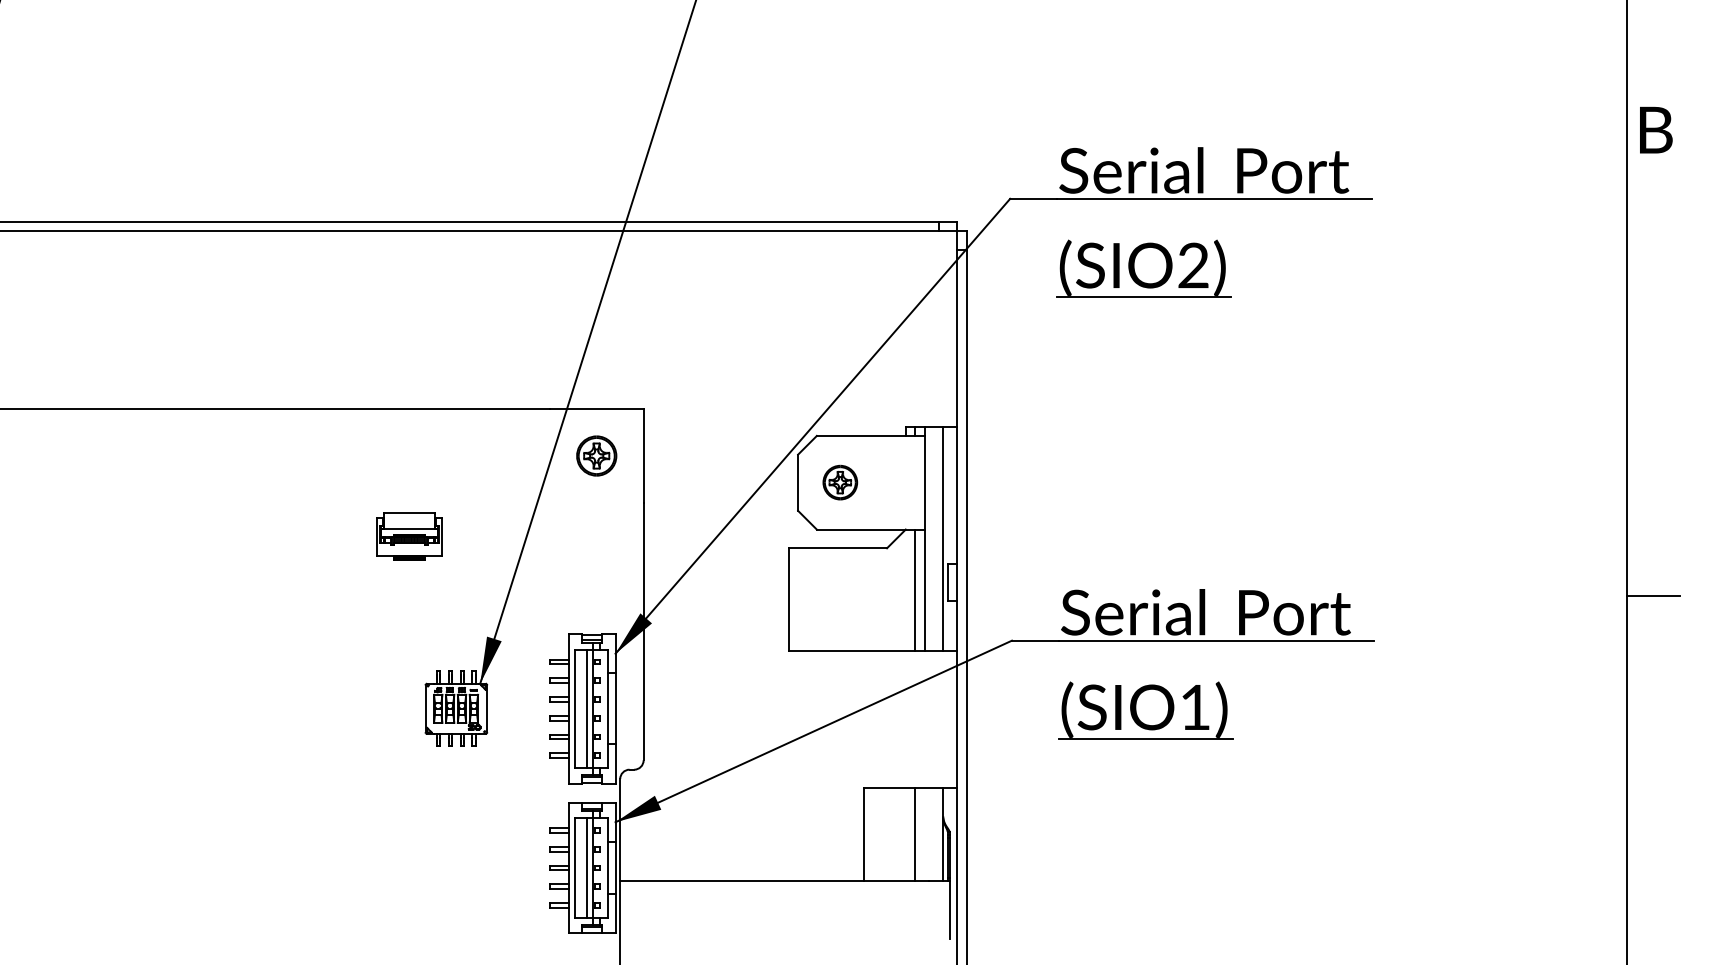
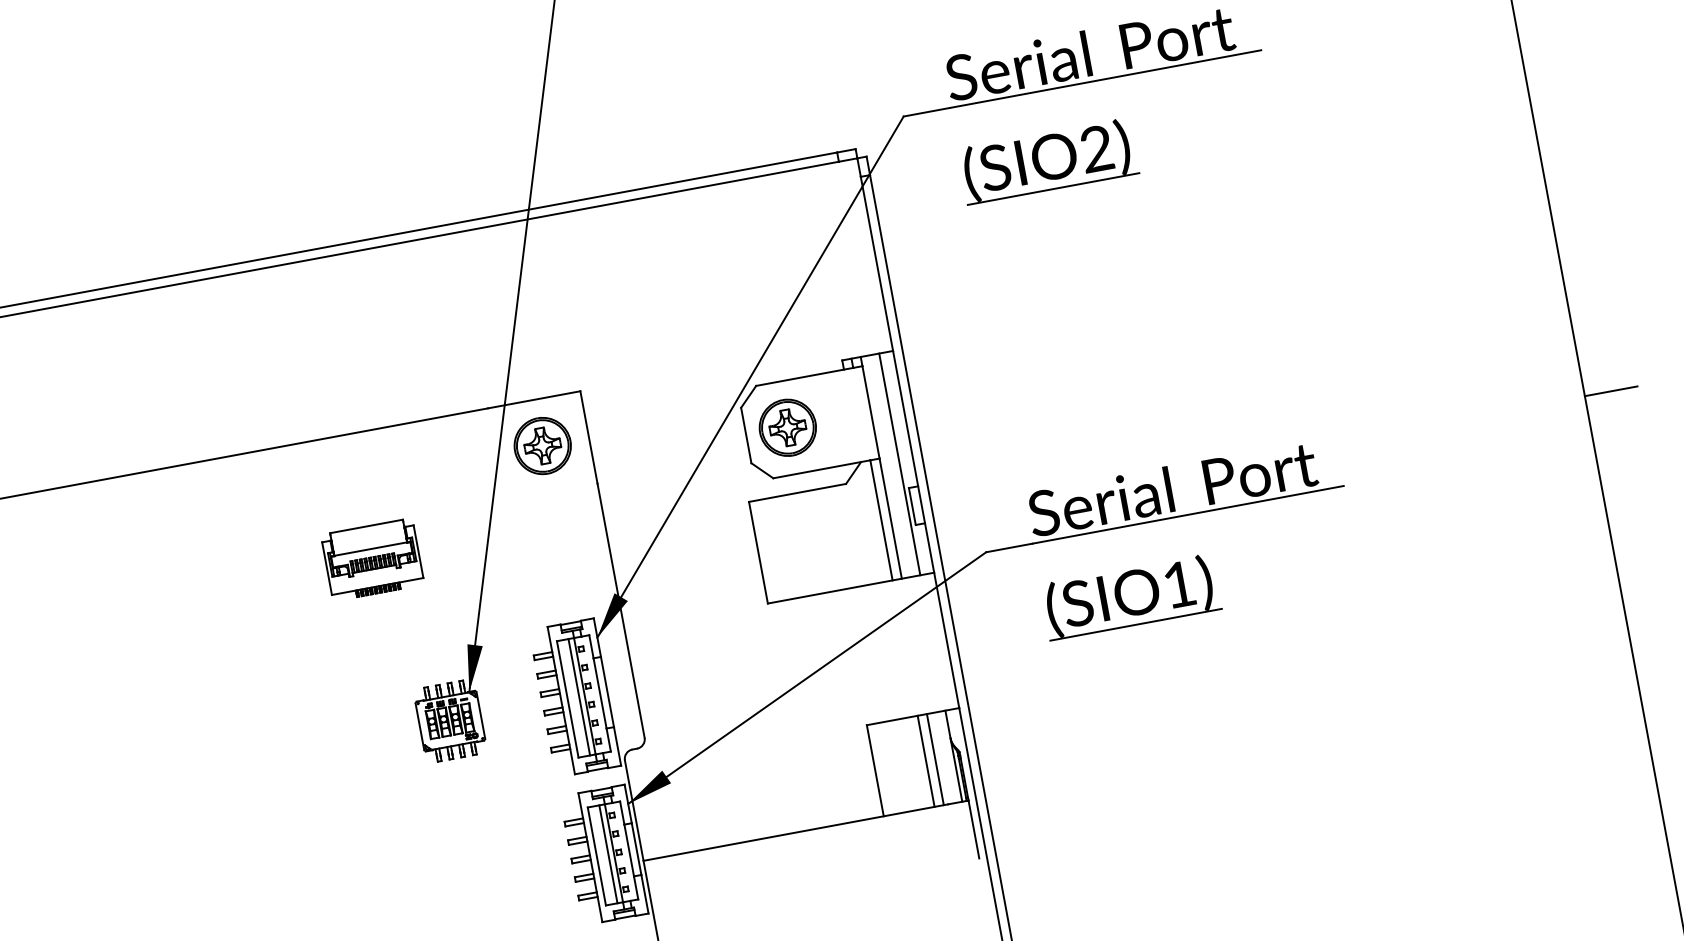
part: (596, 455) -> (542, 445), size x1.43
part: (840, 482) -> (788, 427), size x1.67
part: (409, 536) -> (372, 559), size x1.43
line: (924, 834) -> (935, 759), added

